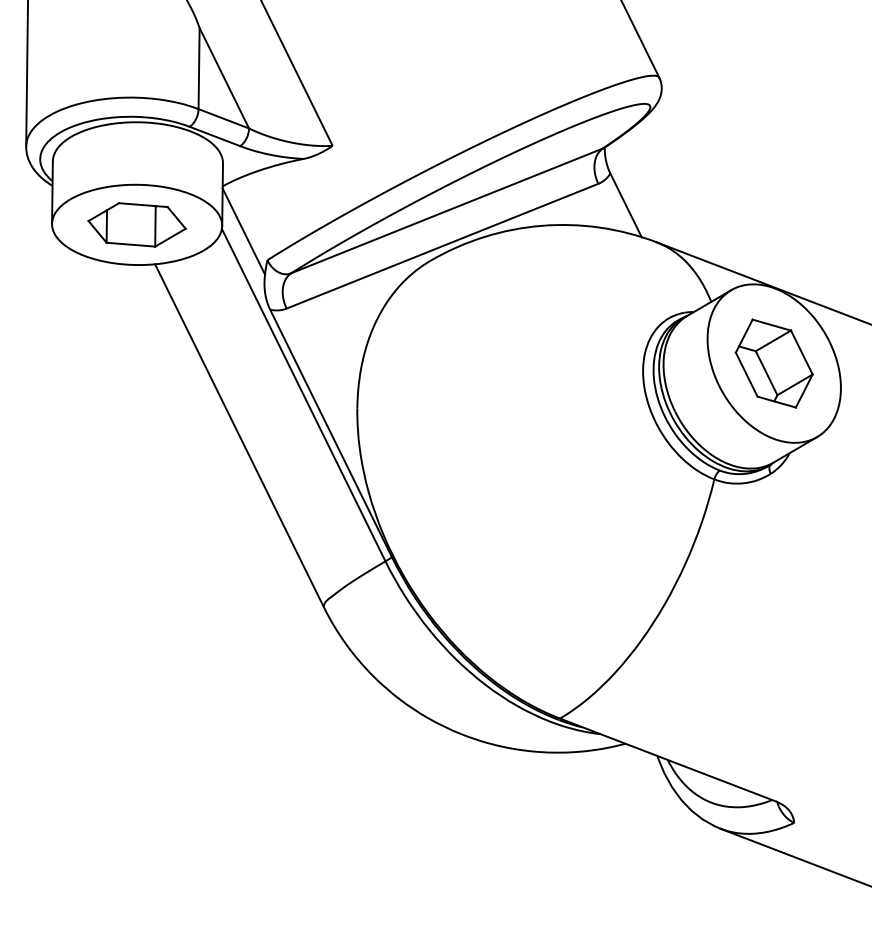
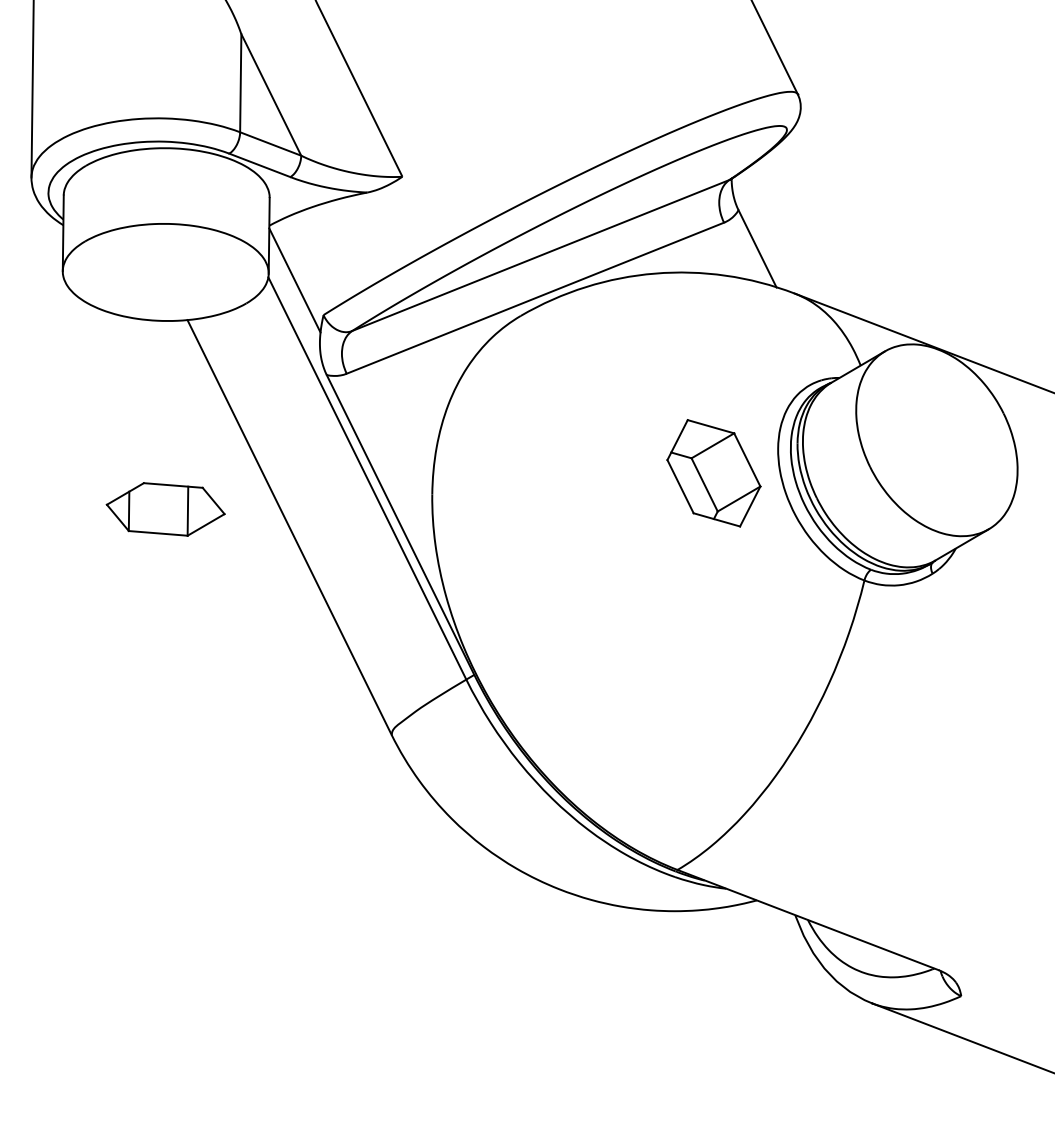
part: (136, 224) -> (165, 509), moved
part: (773, 363) -> (713, 473), moved

